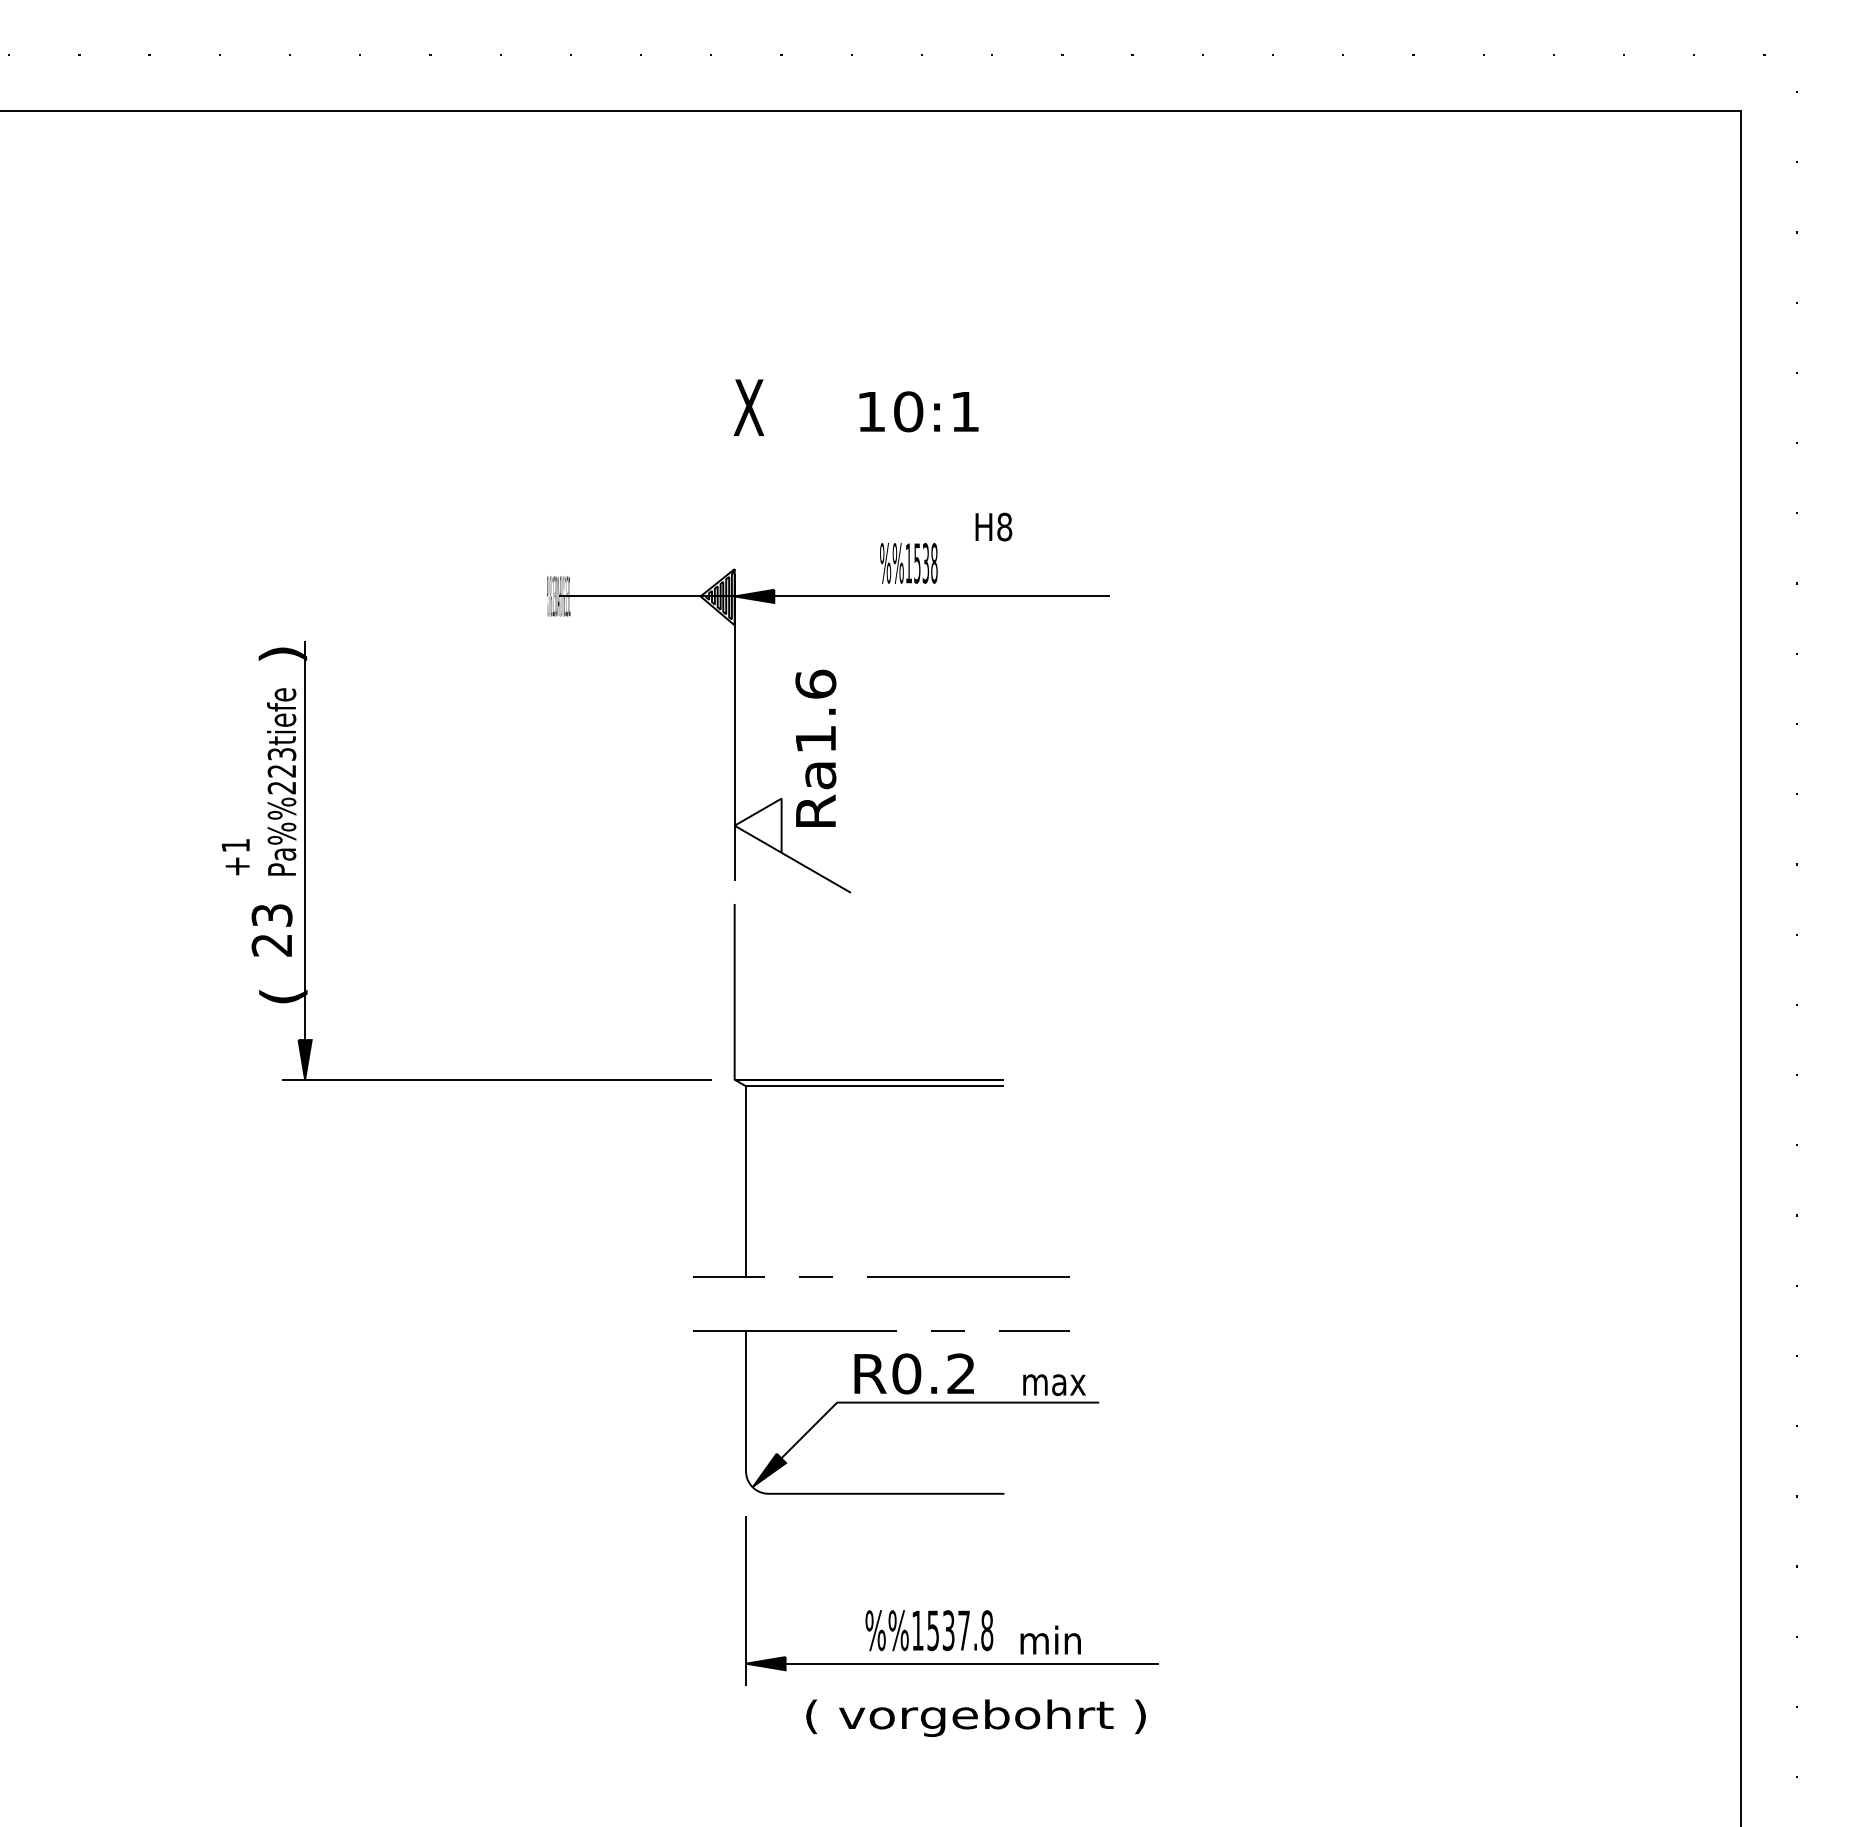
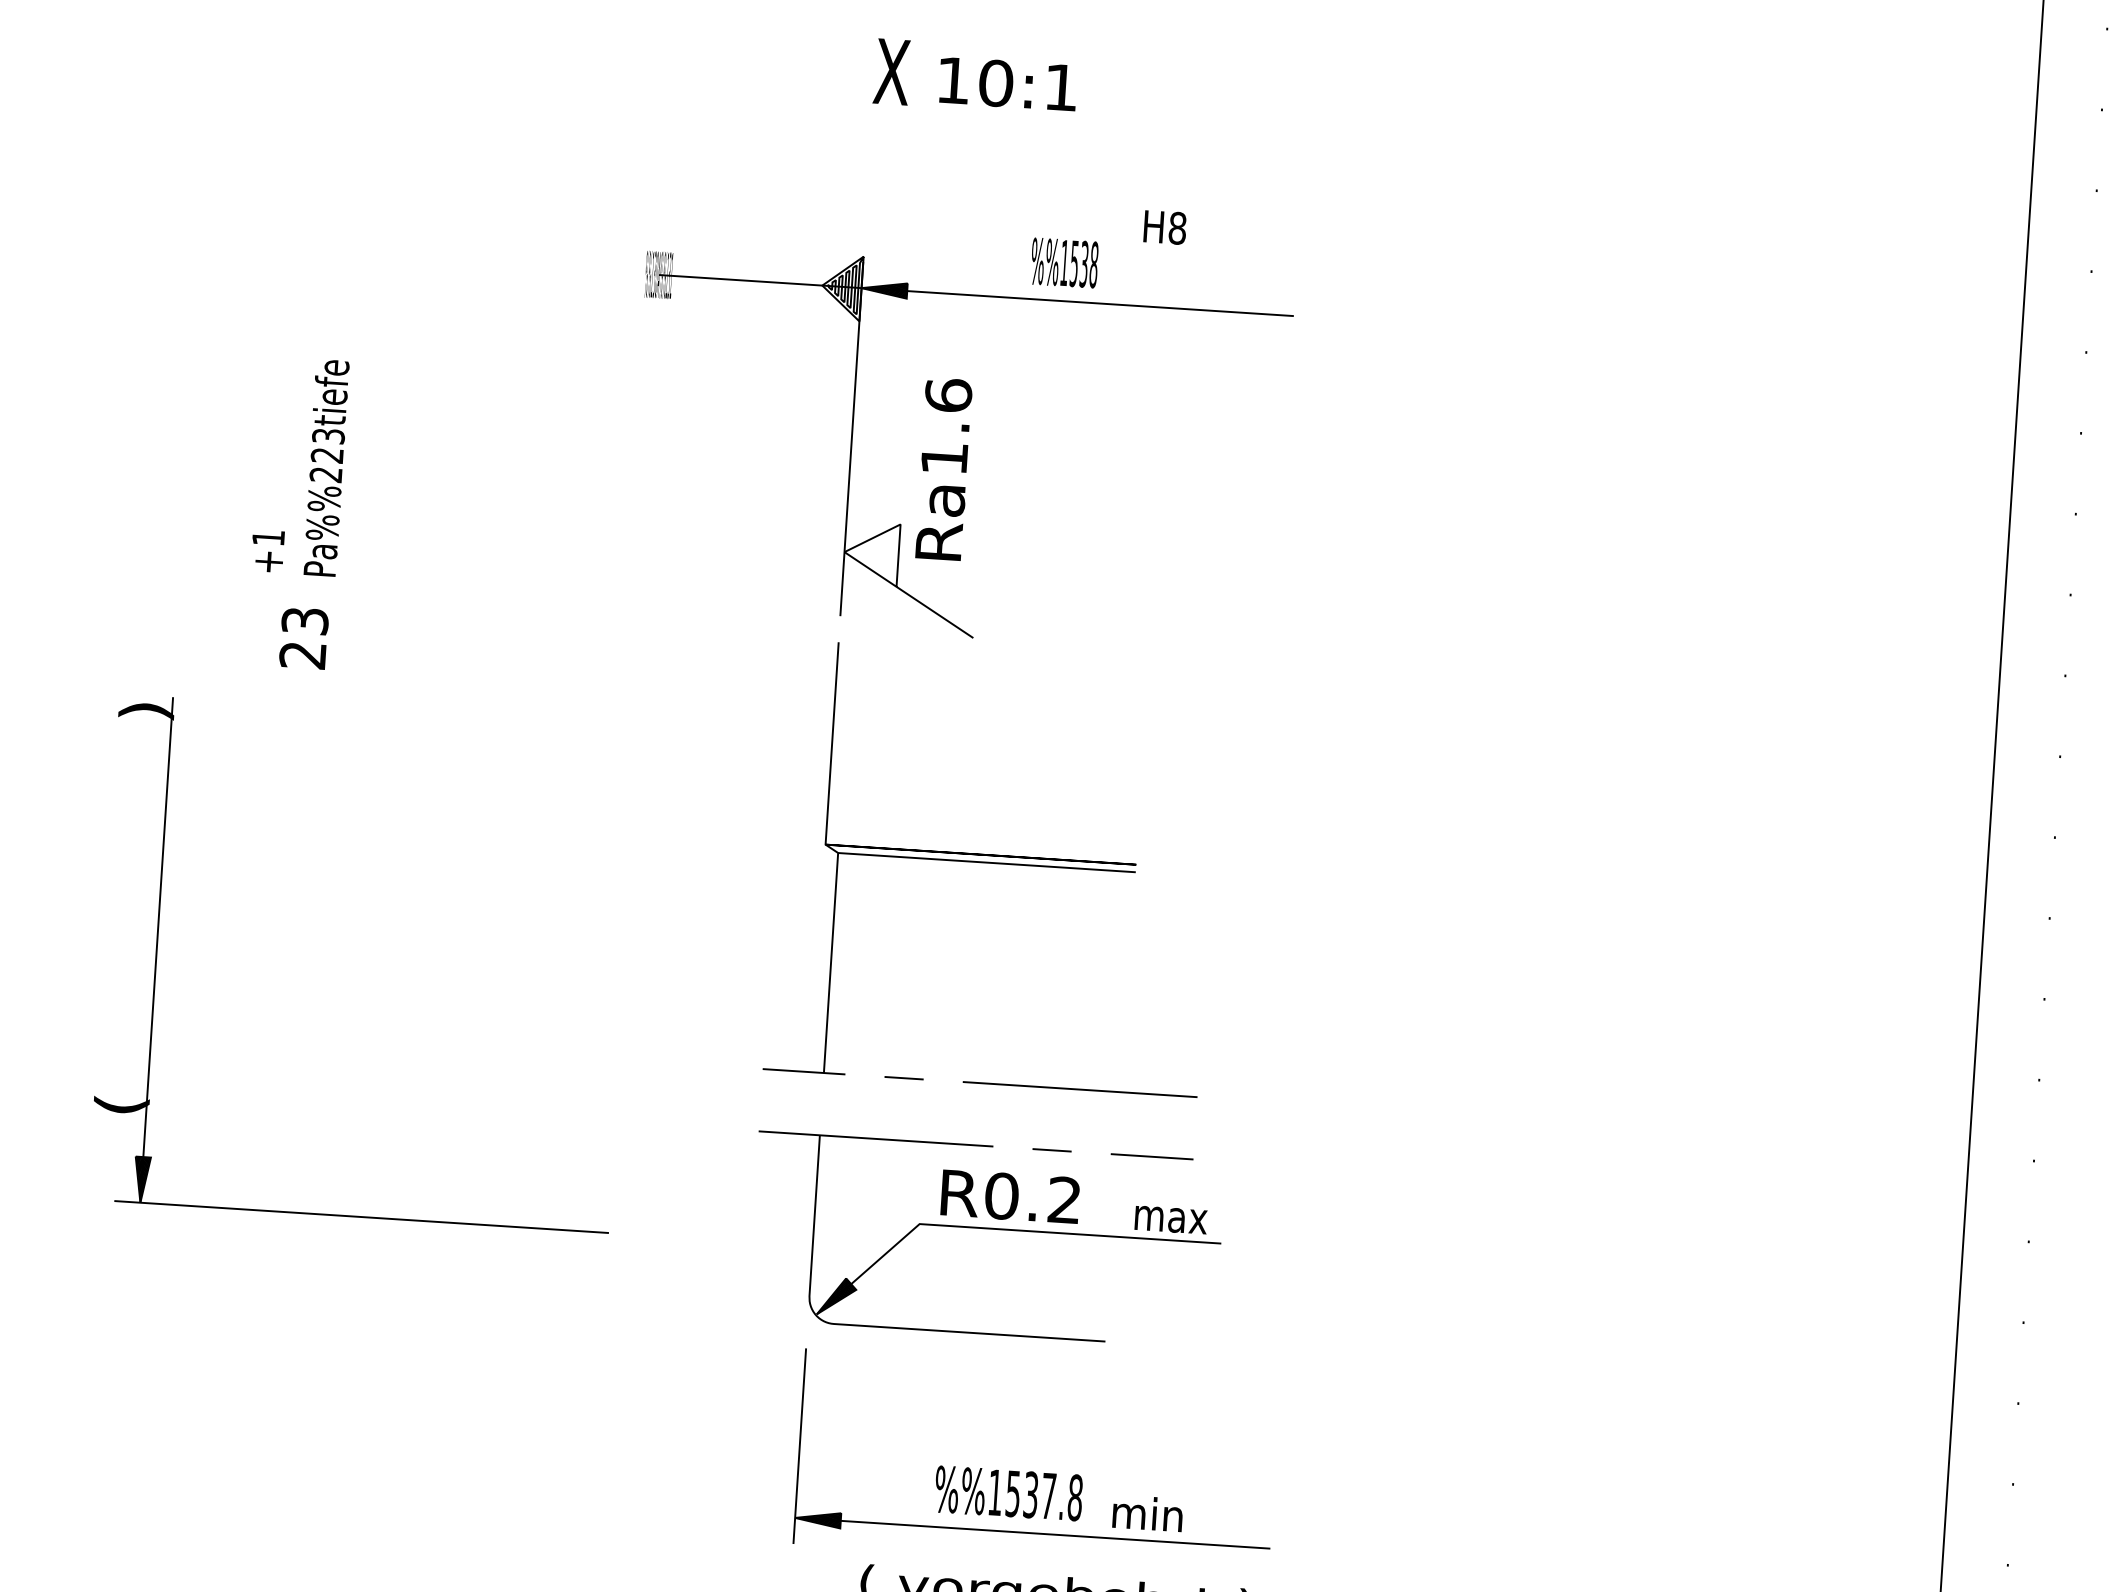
text: (918, 411) -> (1007, 83), moved
part: (305, 860) -> (157, 950), moved

